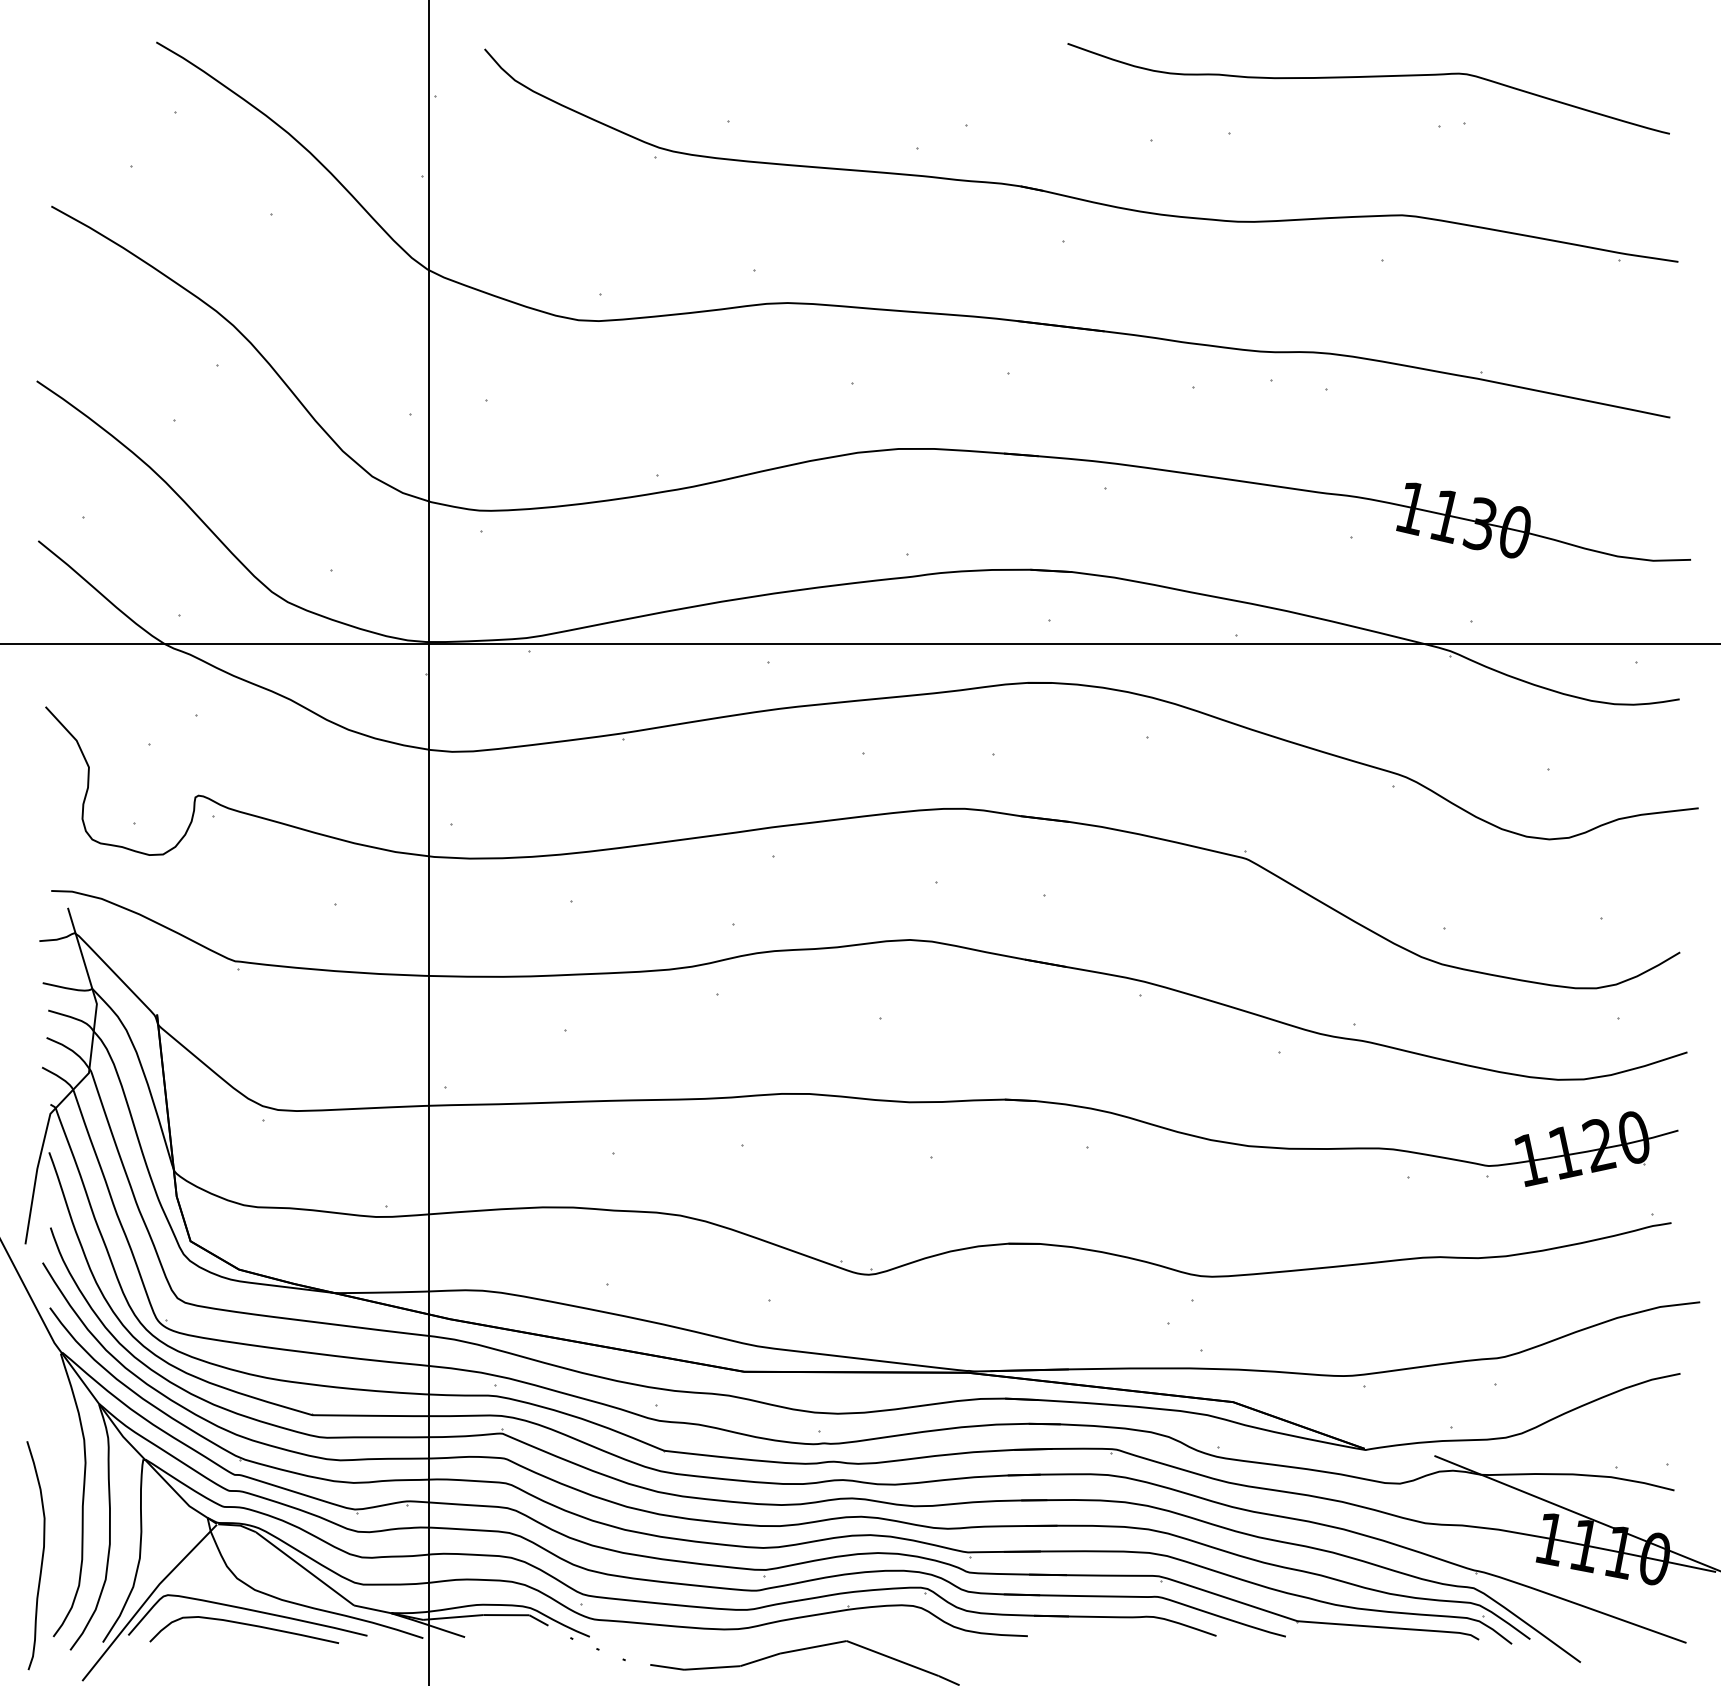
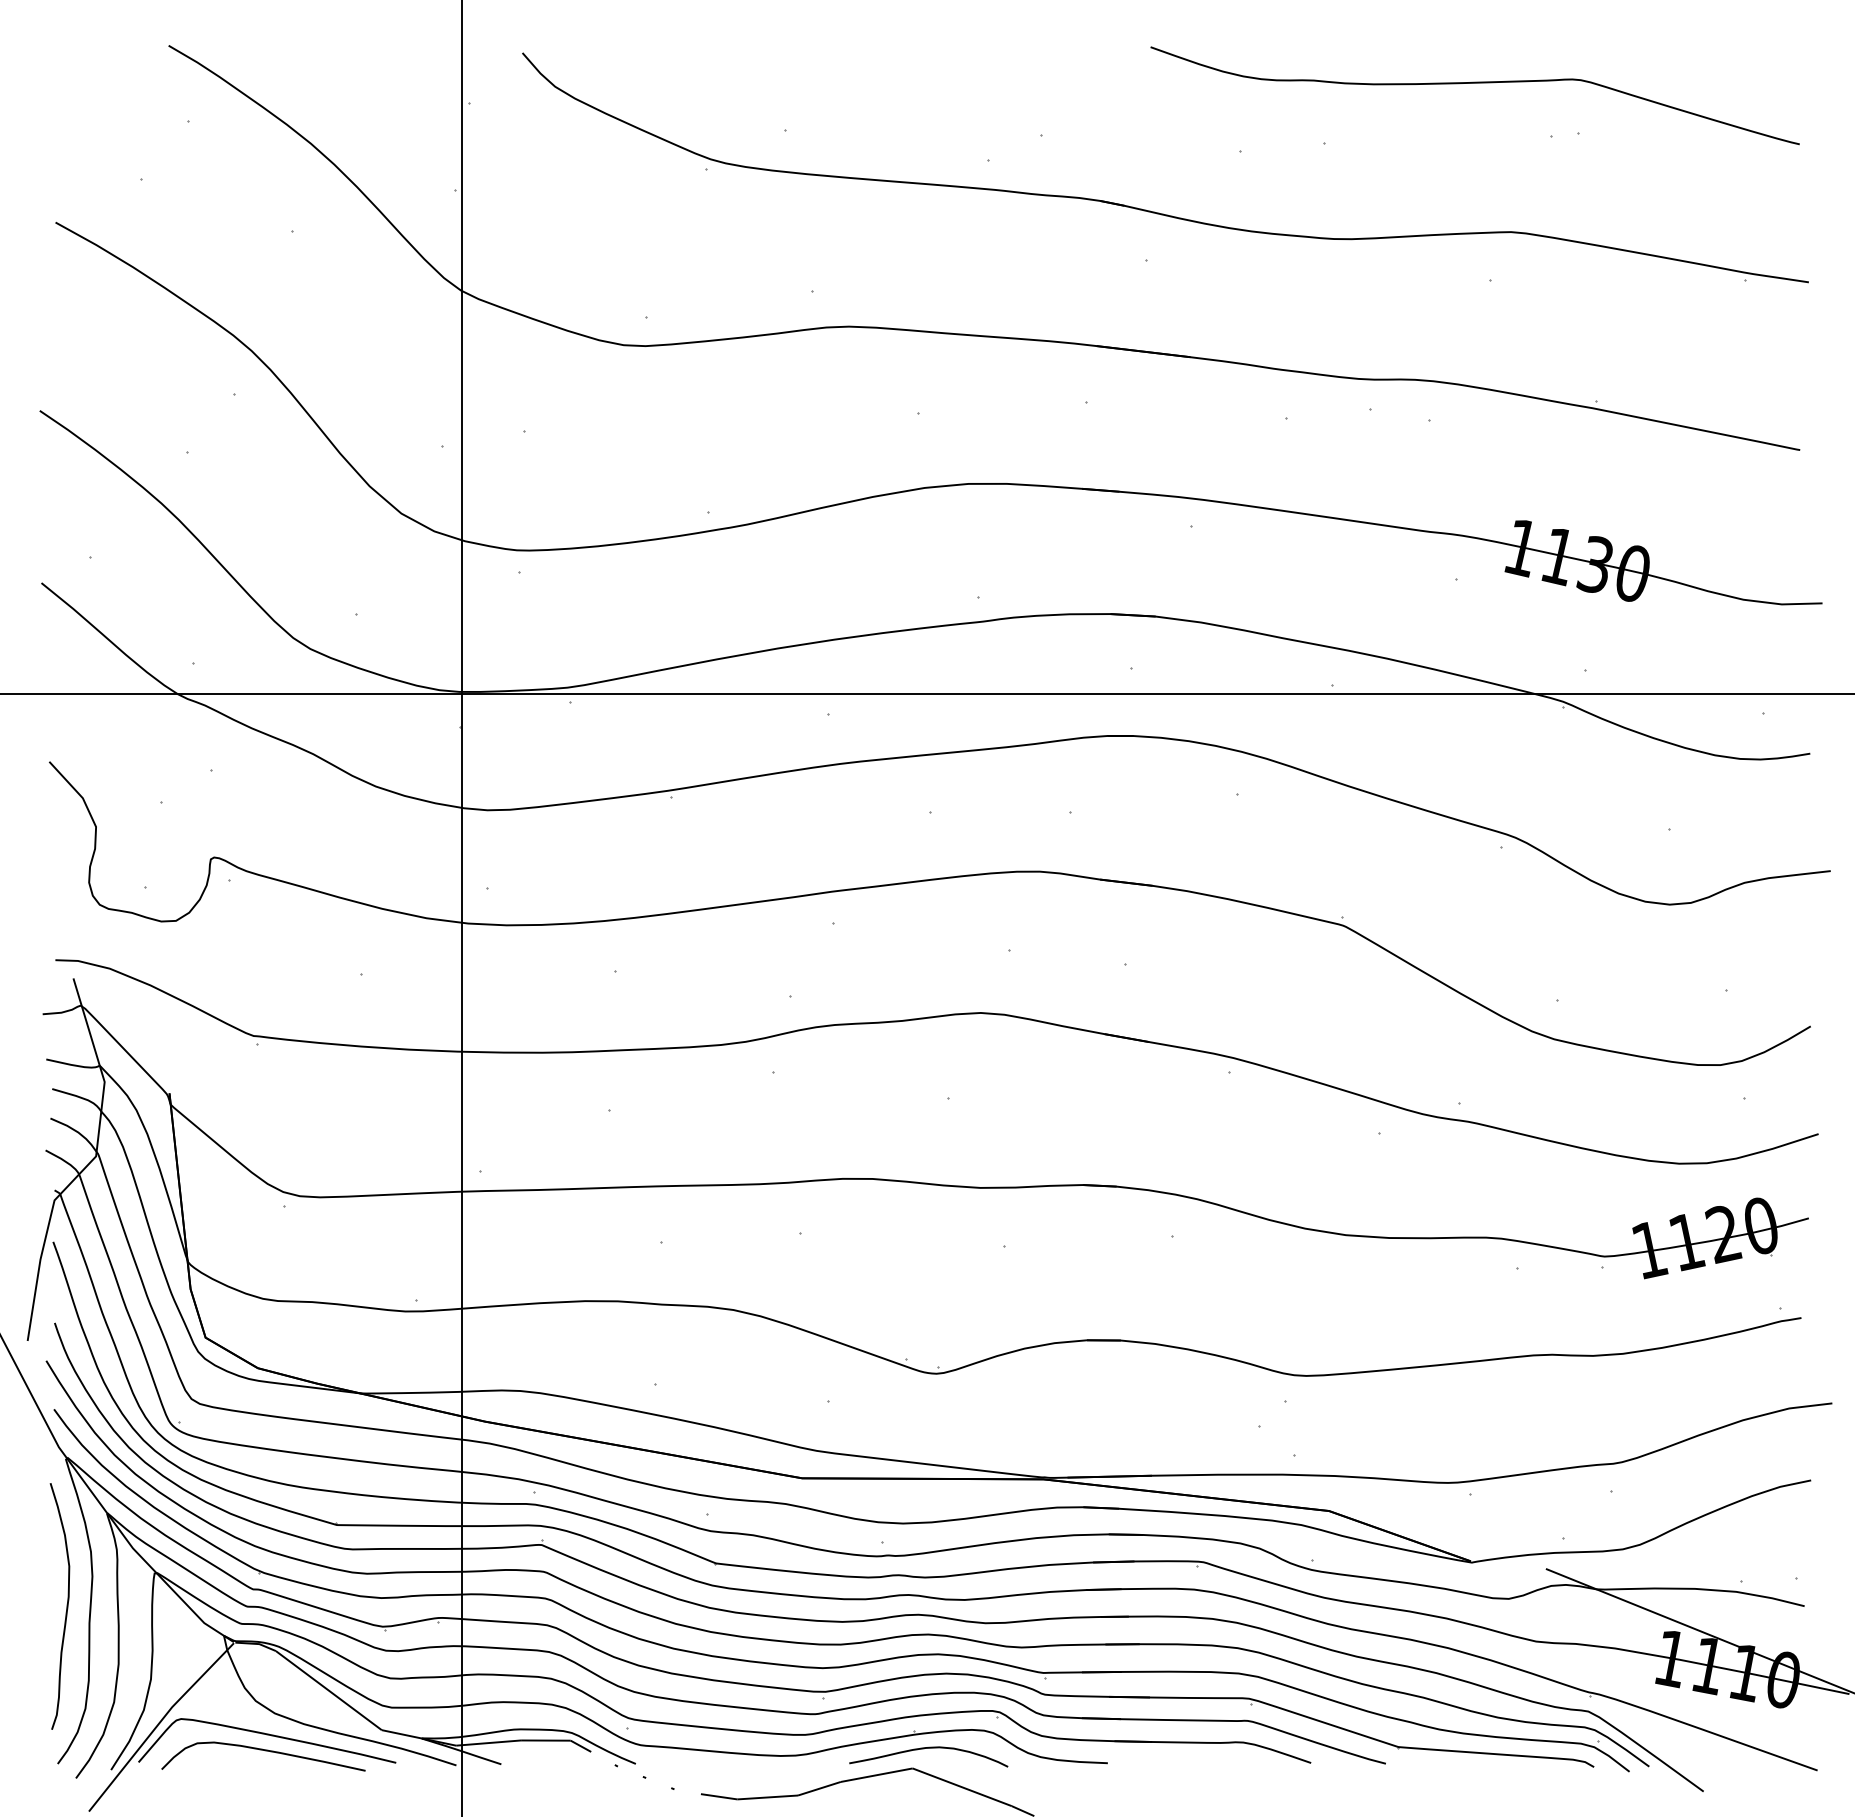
curve: (42, 1555) -> (66, 1606), moved
curve: (861, 1622) -> (928, 1748), added

